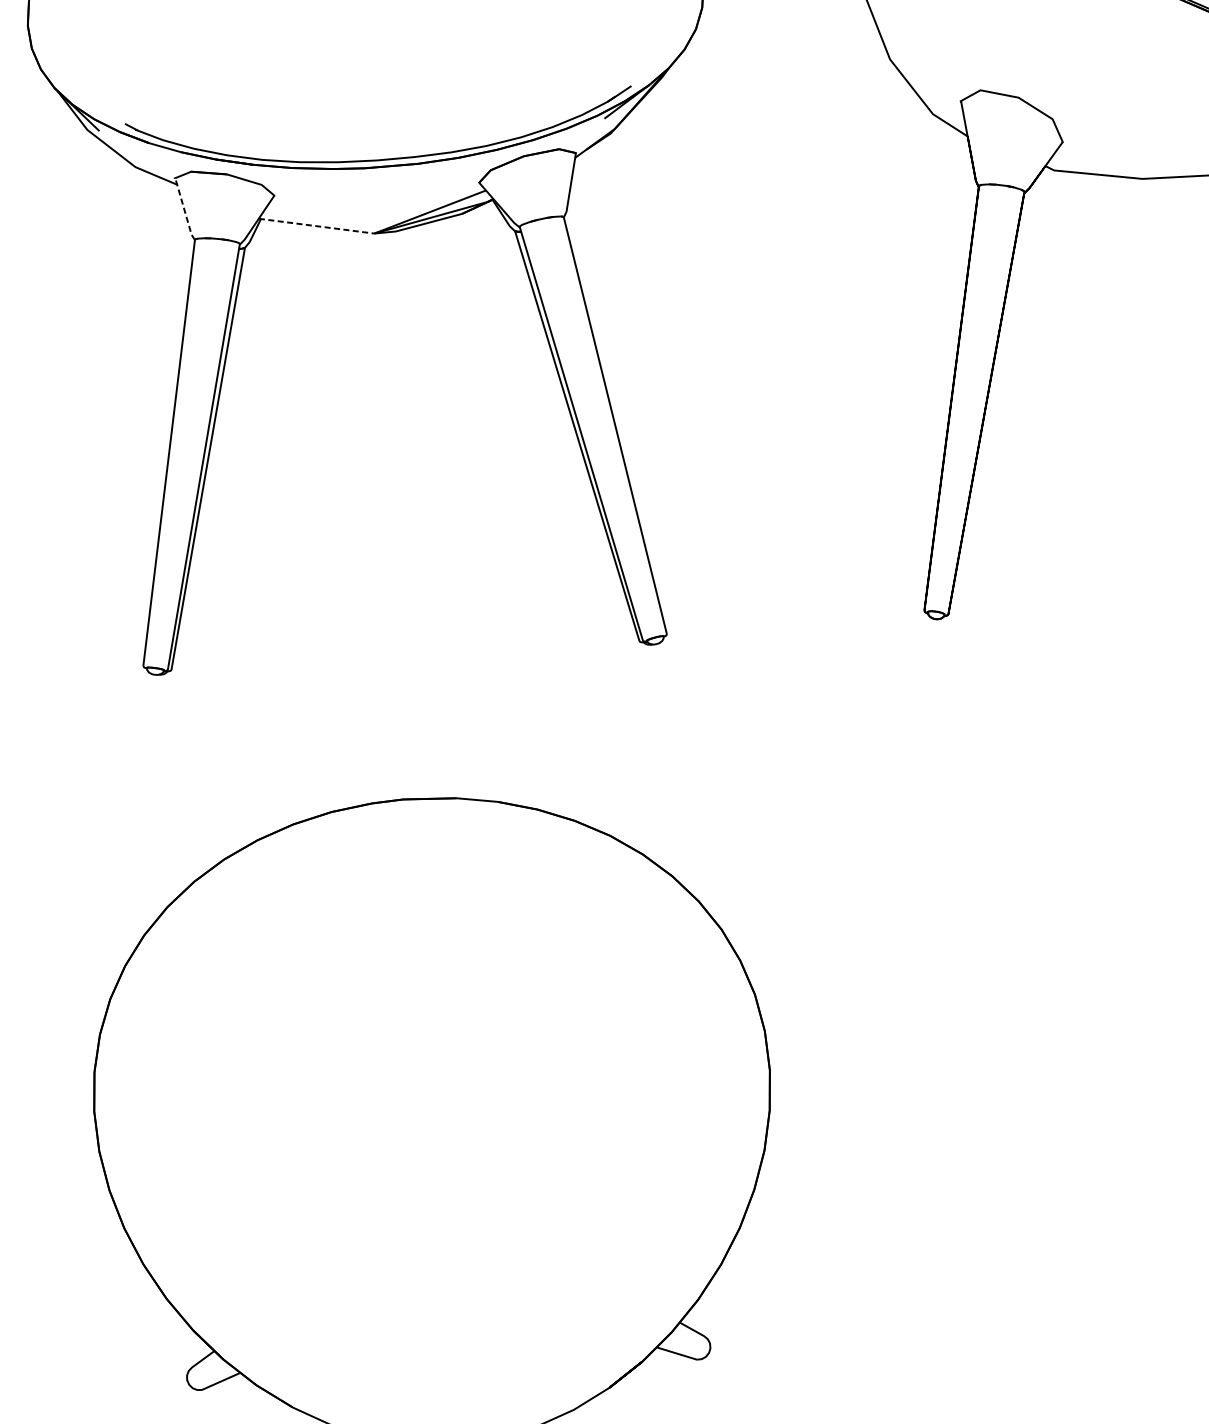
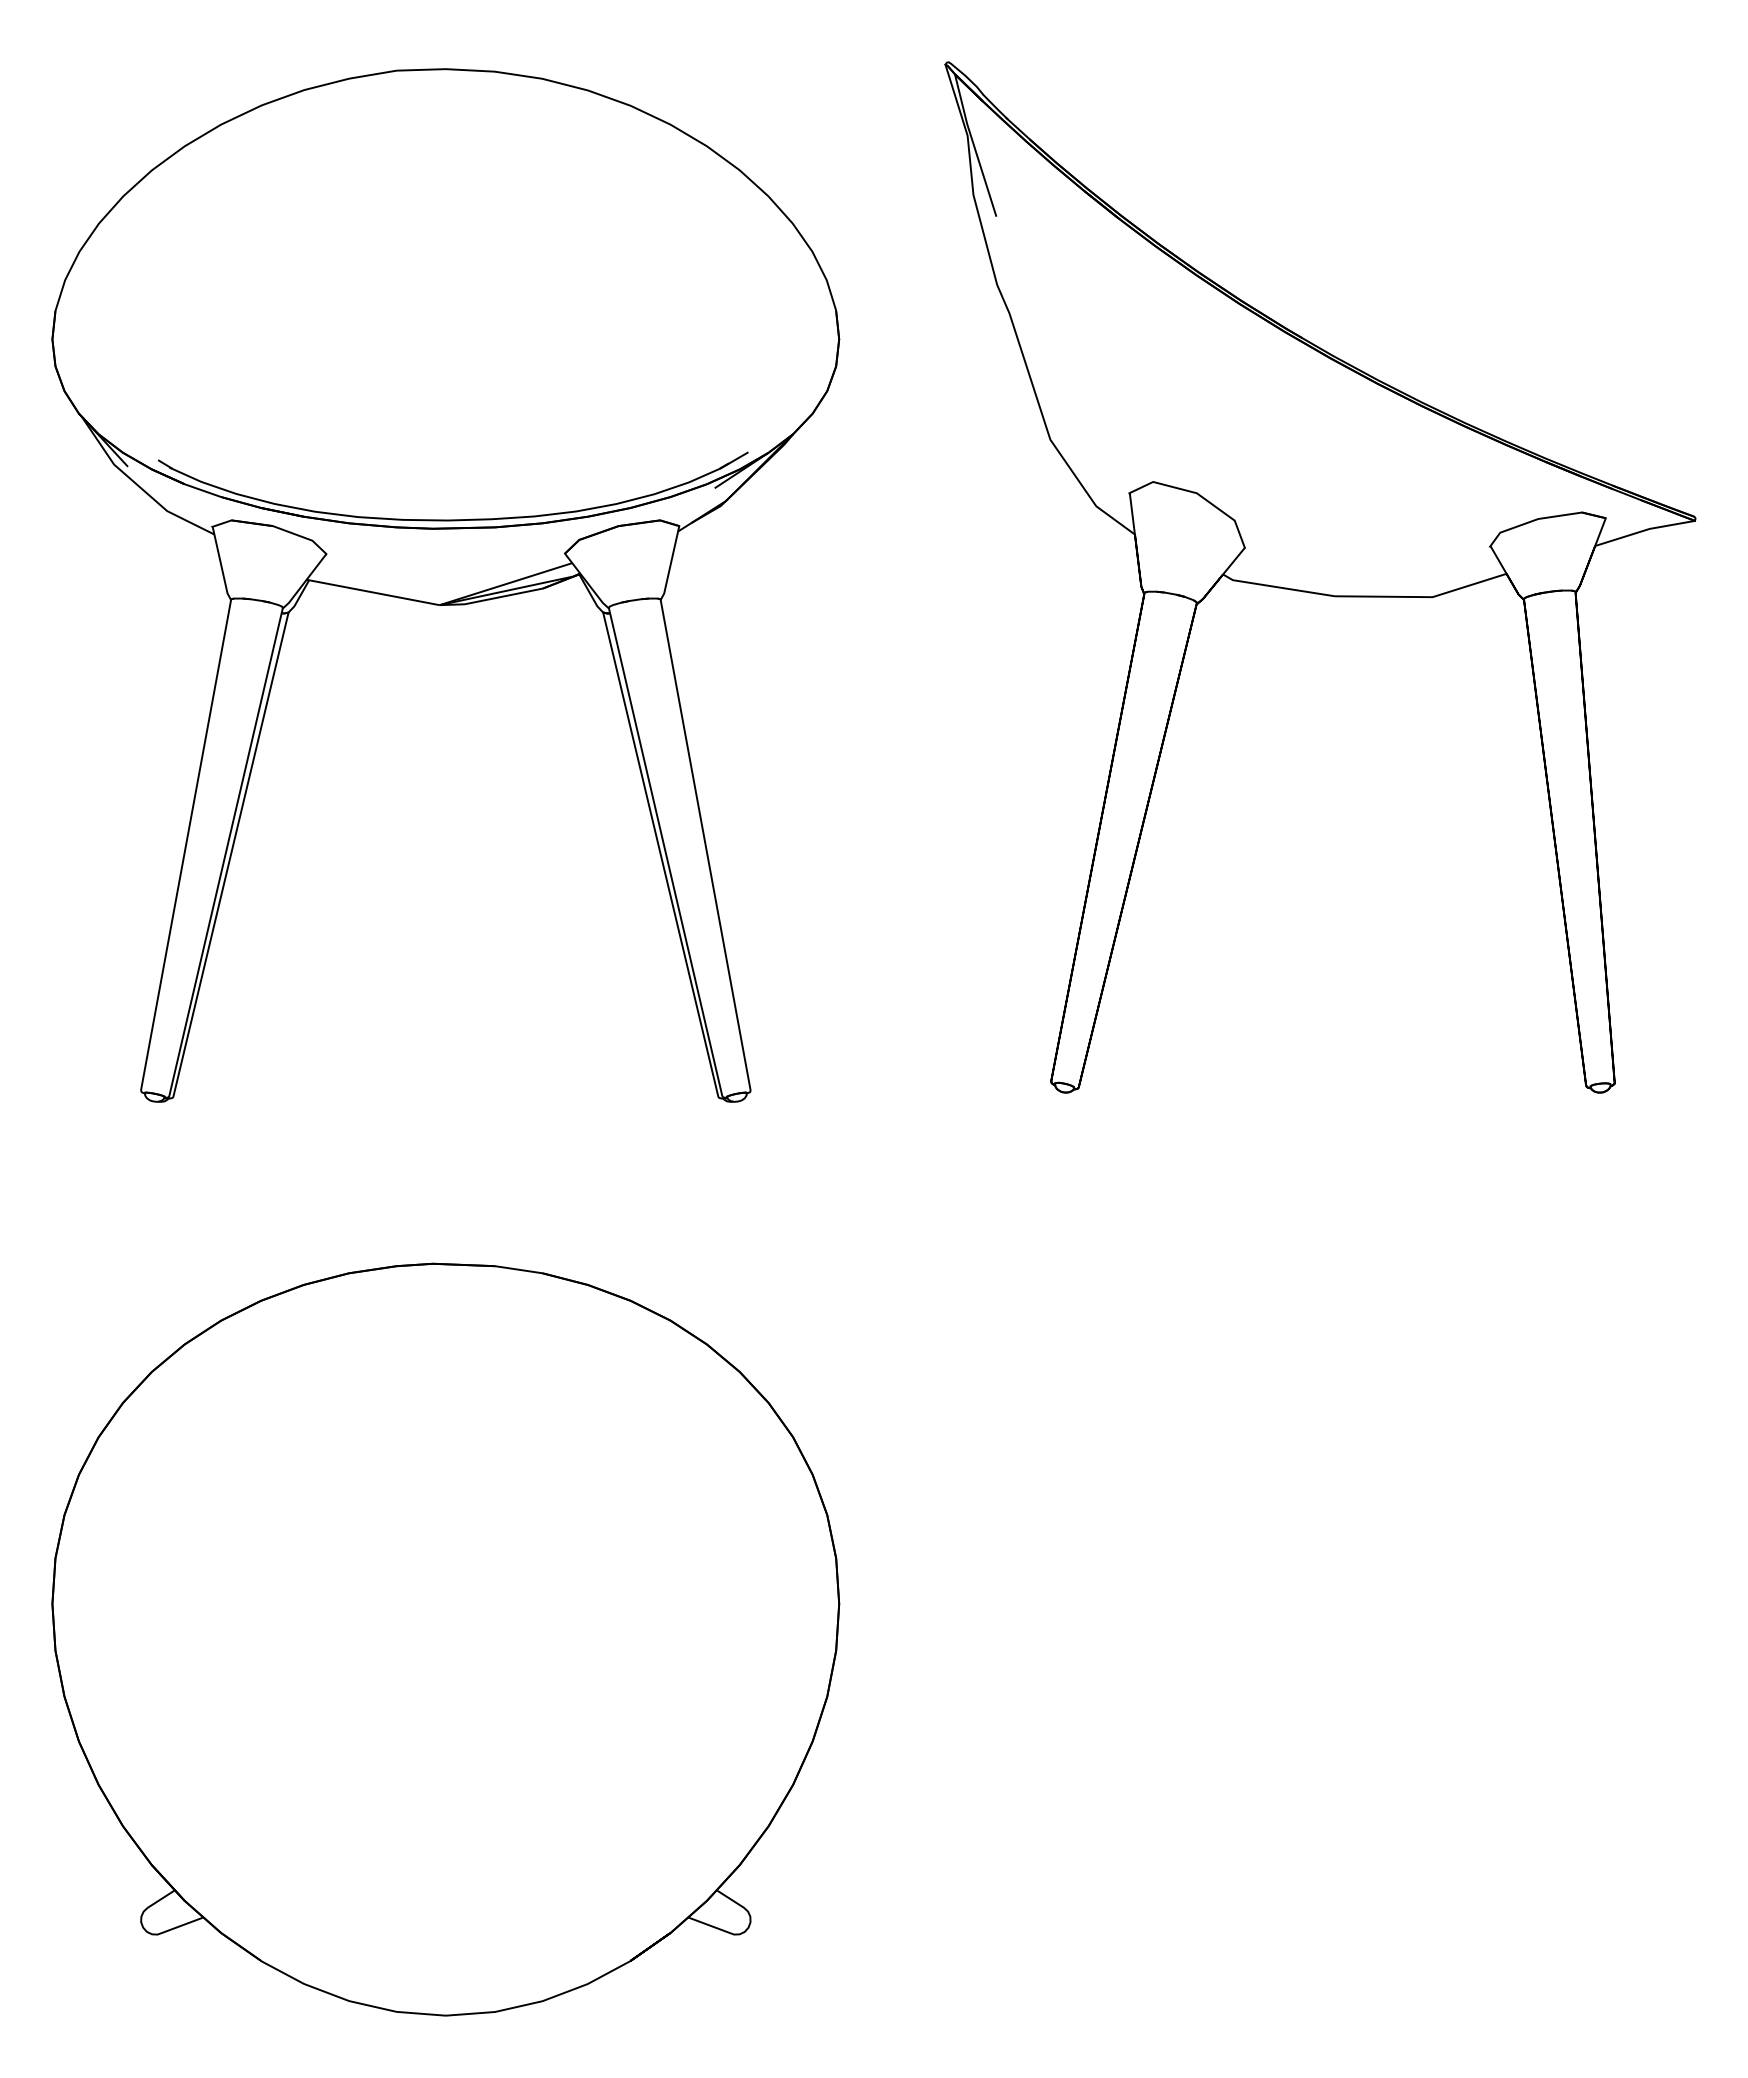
line: (184, 210) -> (221, 564), dashed -> solid
line: (316, 226) -> (372, 592), dashed -> solid

